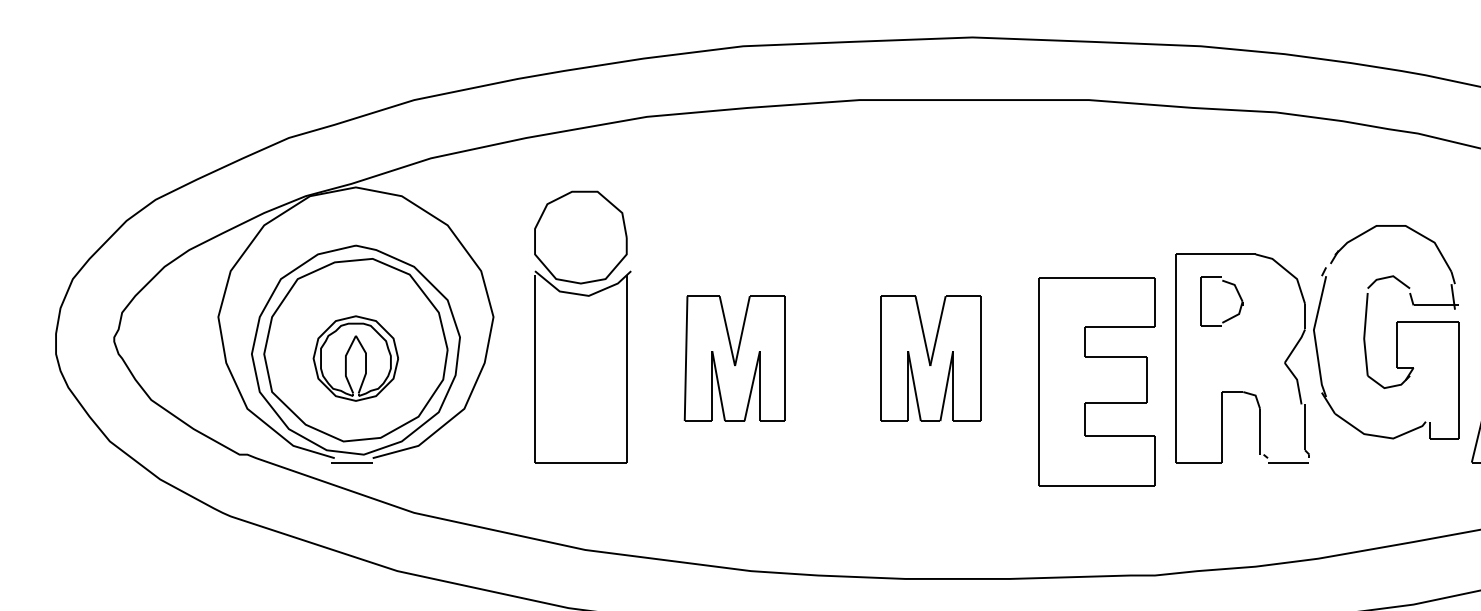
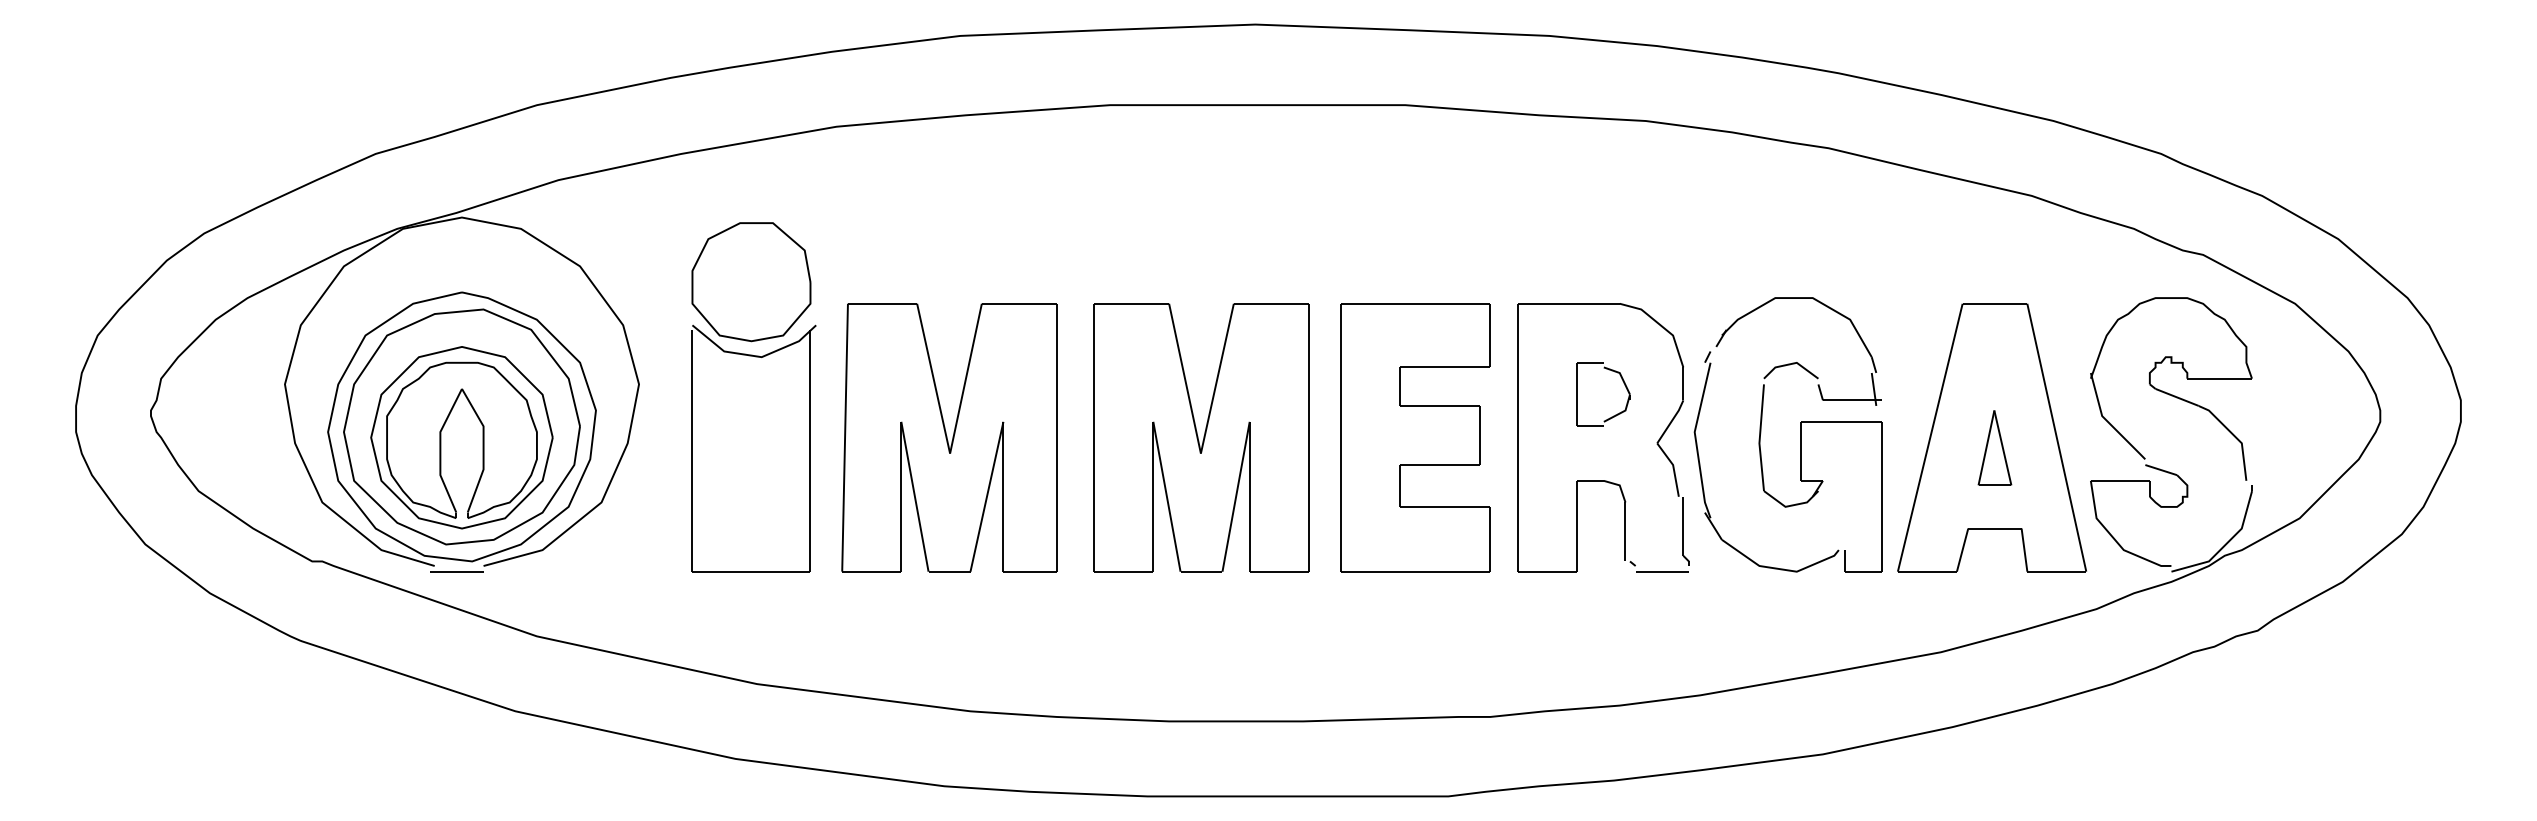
part: (1237, 293) -> (1623, 383), moved
part: (1396, 331) -> (1800, 434), moved
part: (355, 358) -> (461, 437), size x1.67
part: (734, 358) -> (949, 437), size x1.67
part: (930, 358) -> (1201, 437), size x1.67
part: (1096, 381) -> (1415, 437), moved

